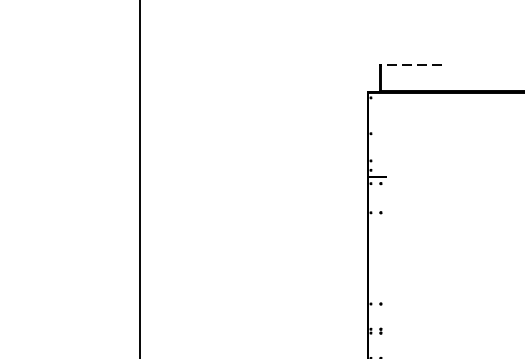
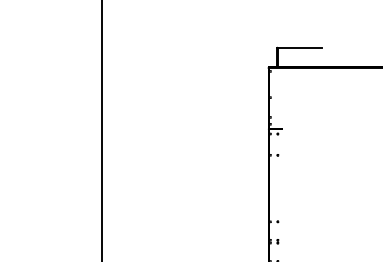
line: (410, 65) -> (299, 47), dashed -> solid

